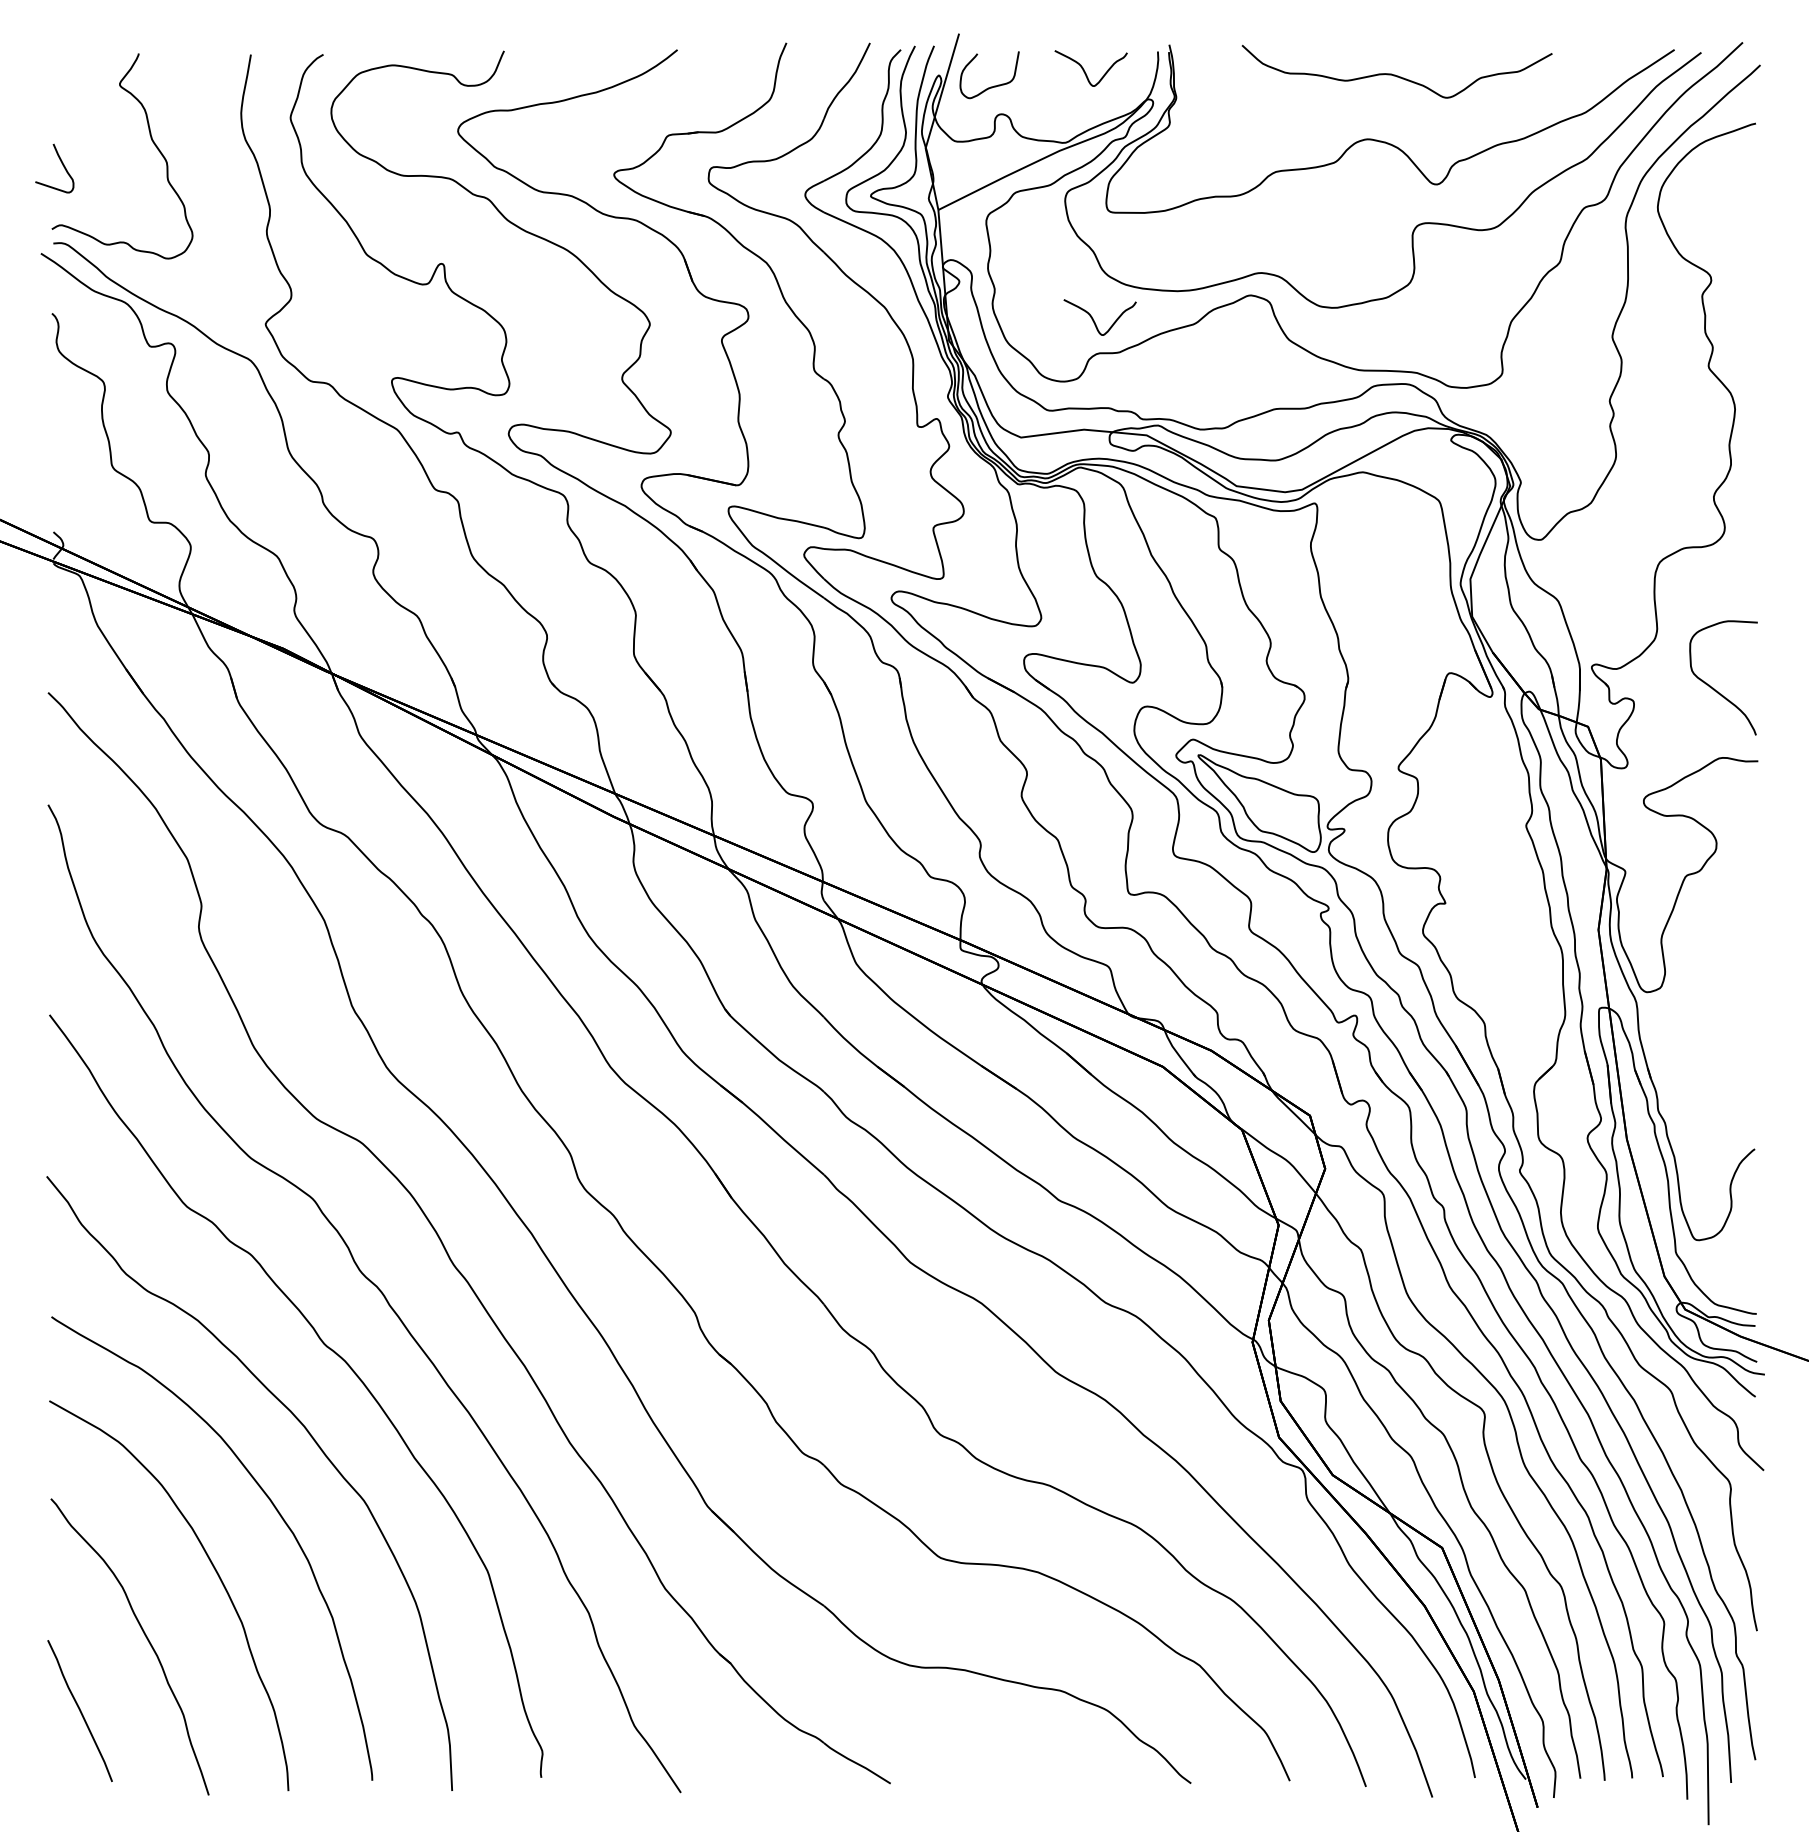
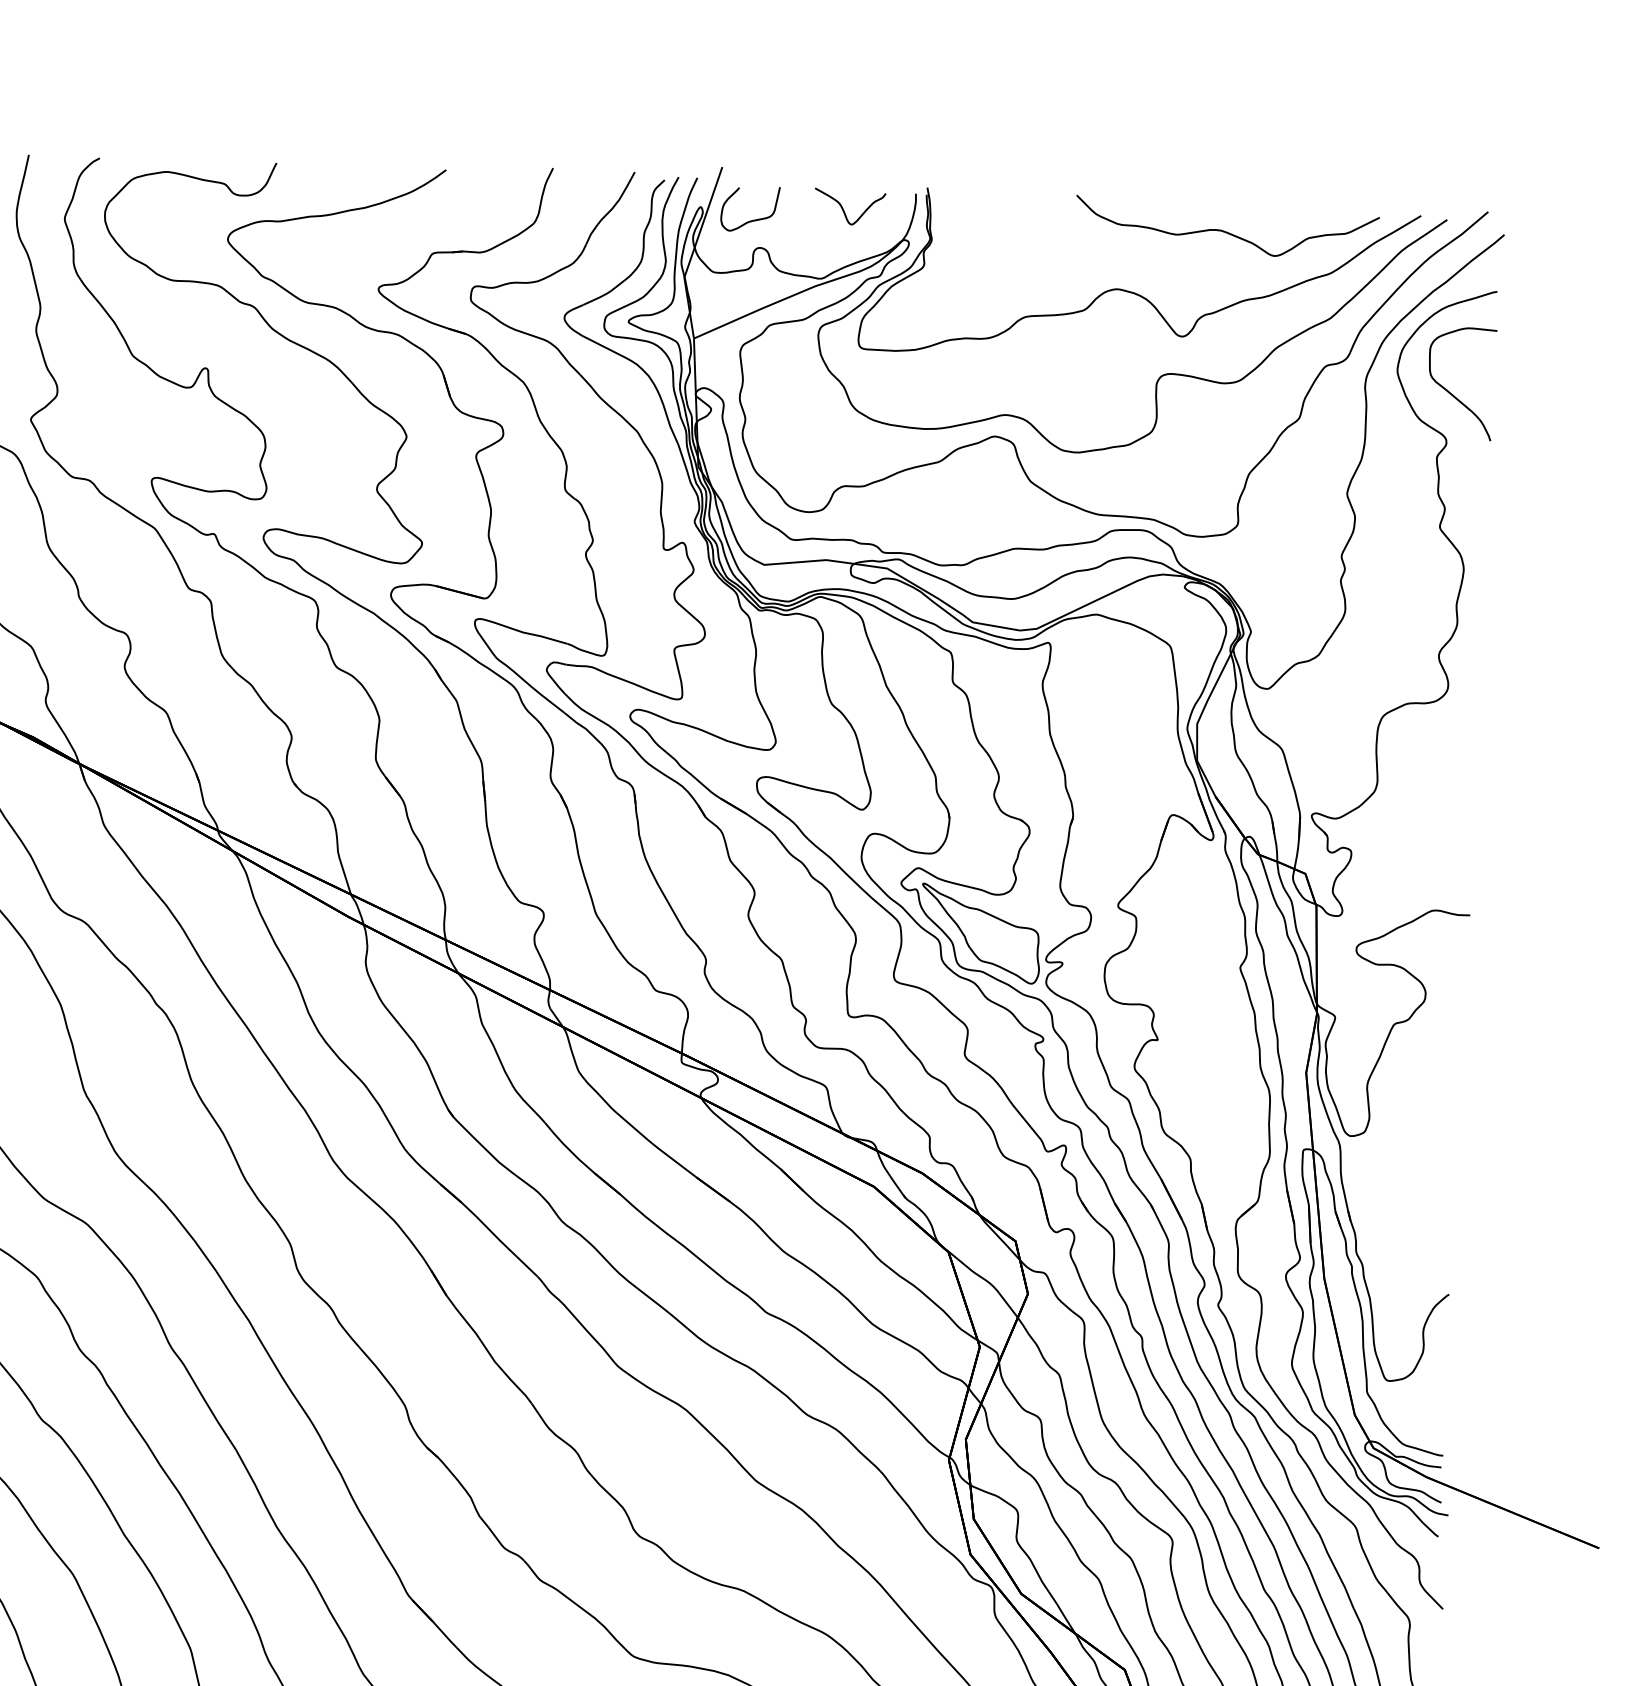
curve: (1395, 74) -> (1225, 230), moved
curve: (1094, 320) -> (841, 453), removed
curve: (1713, 687) -> (1451, 392), moved

